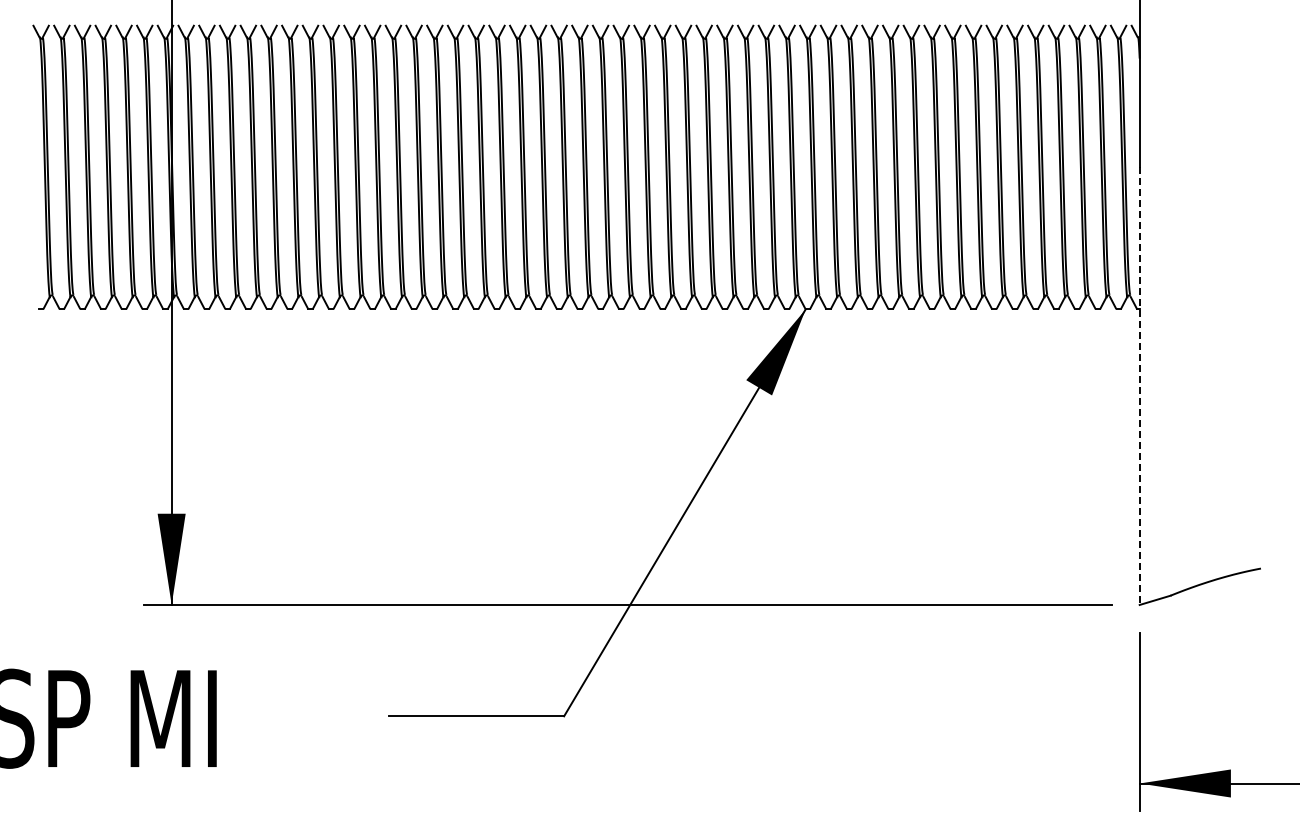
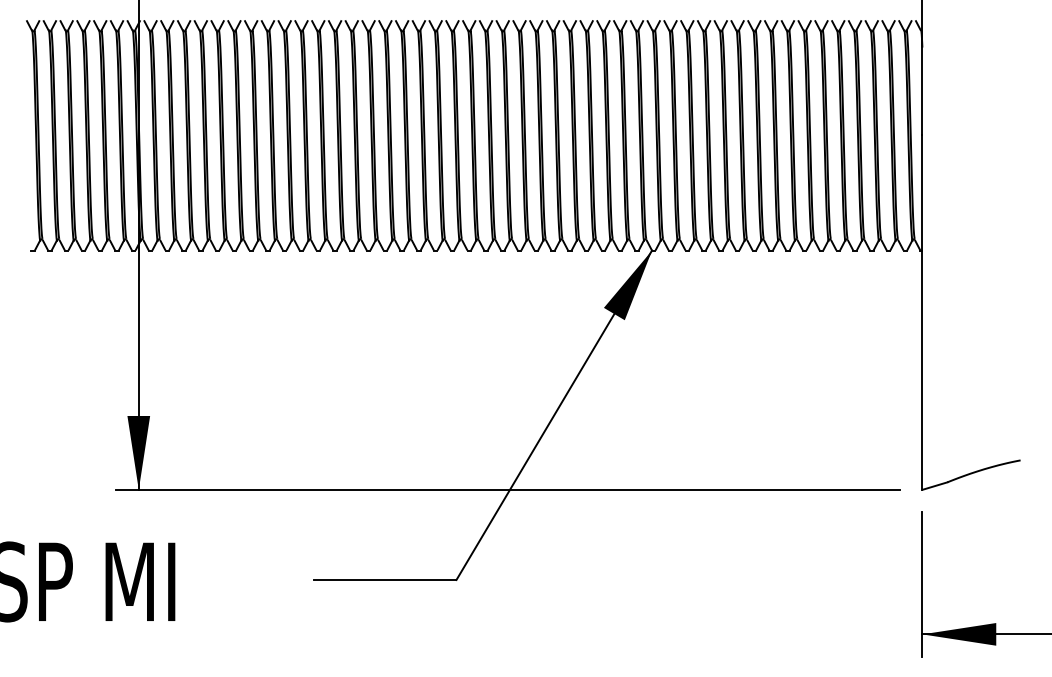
line: (1139, 386) -> (922, 313), dashed -> solid

